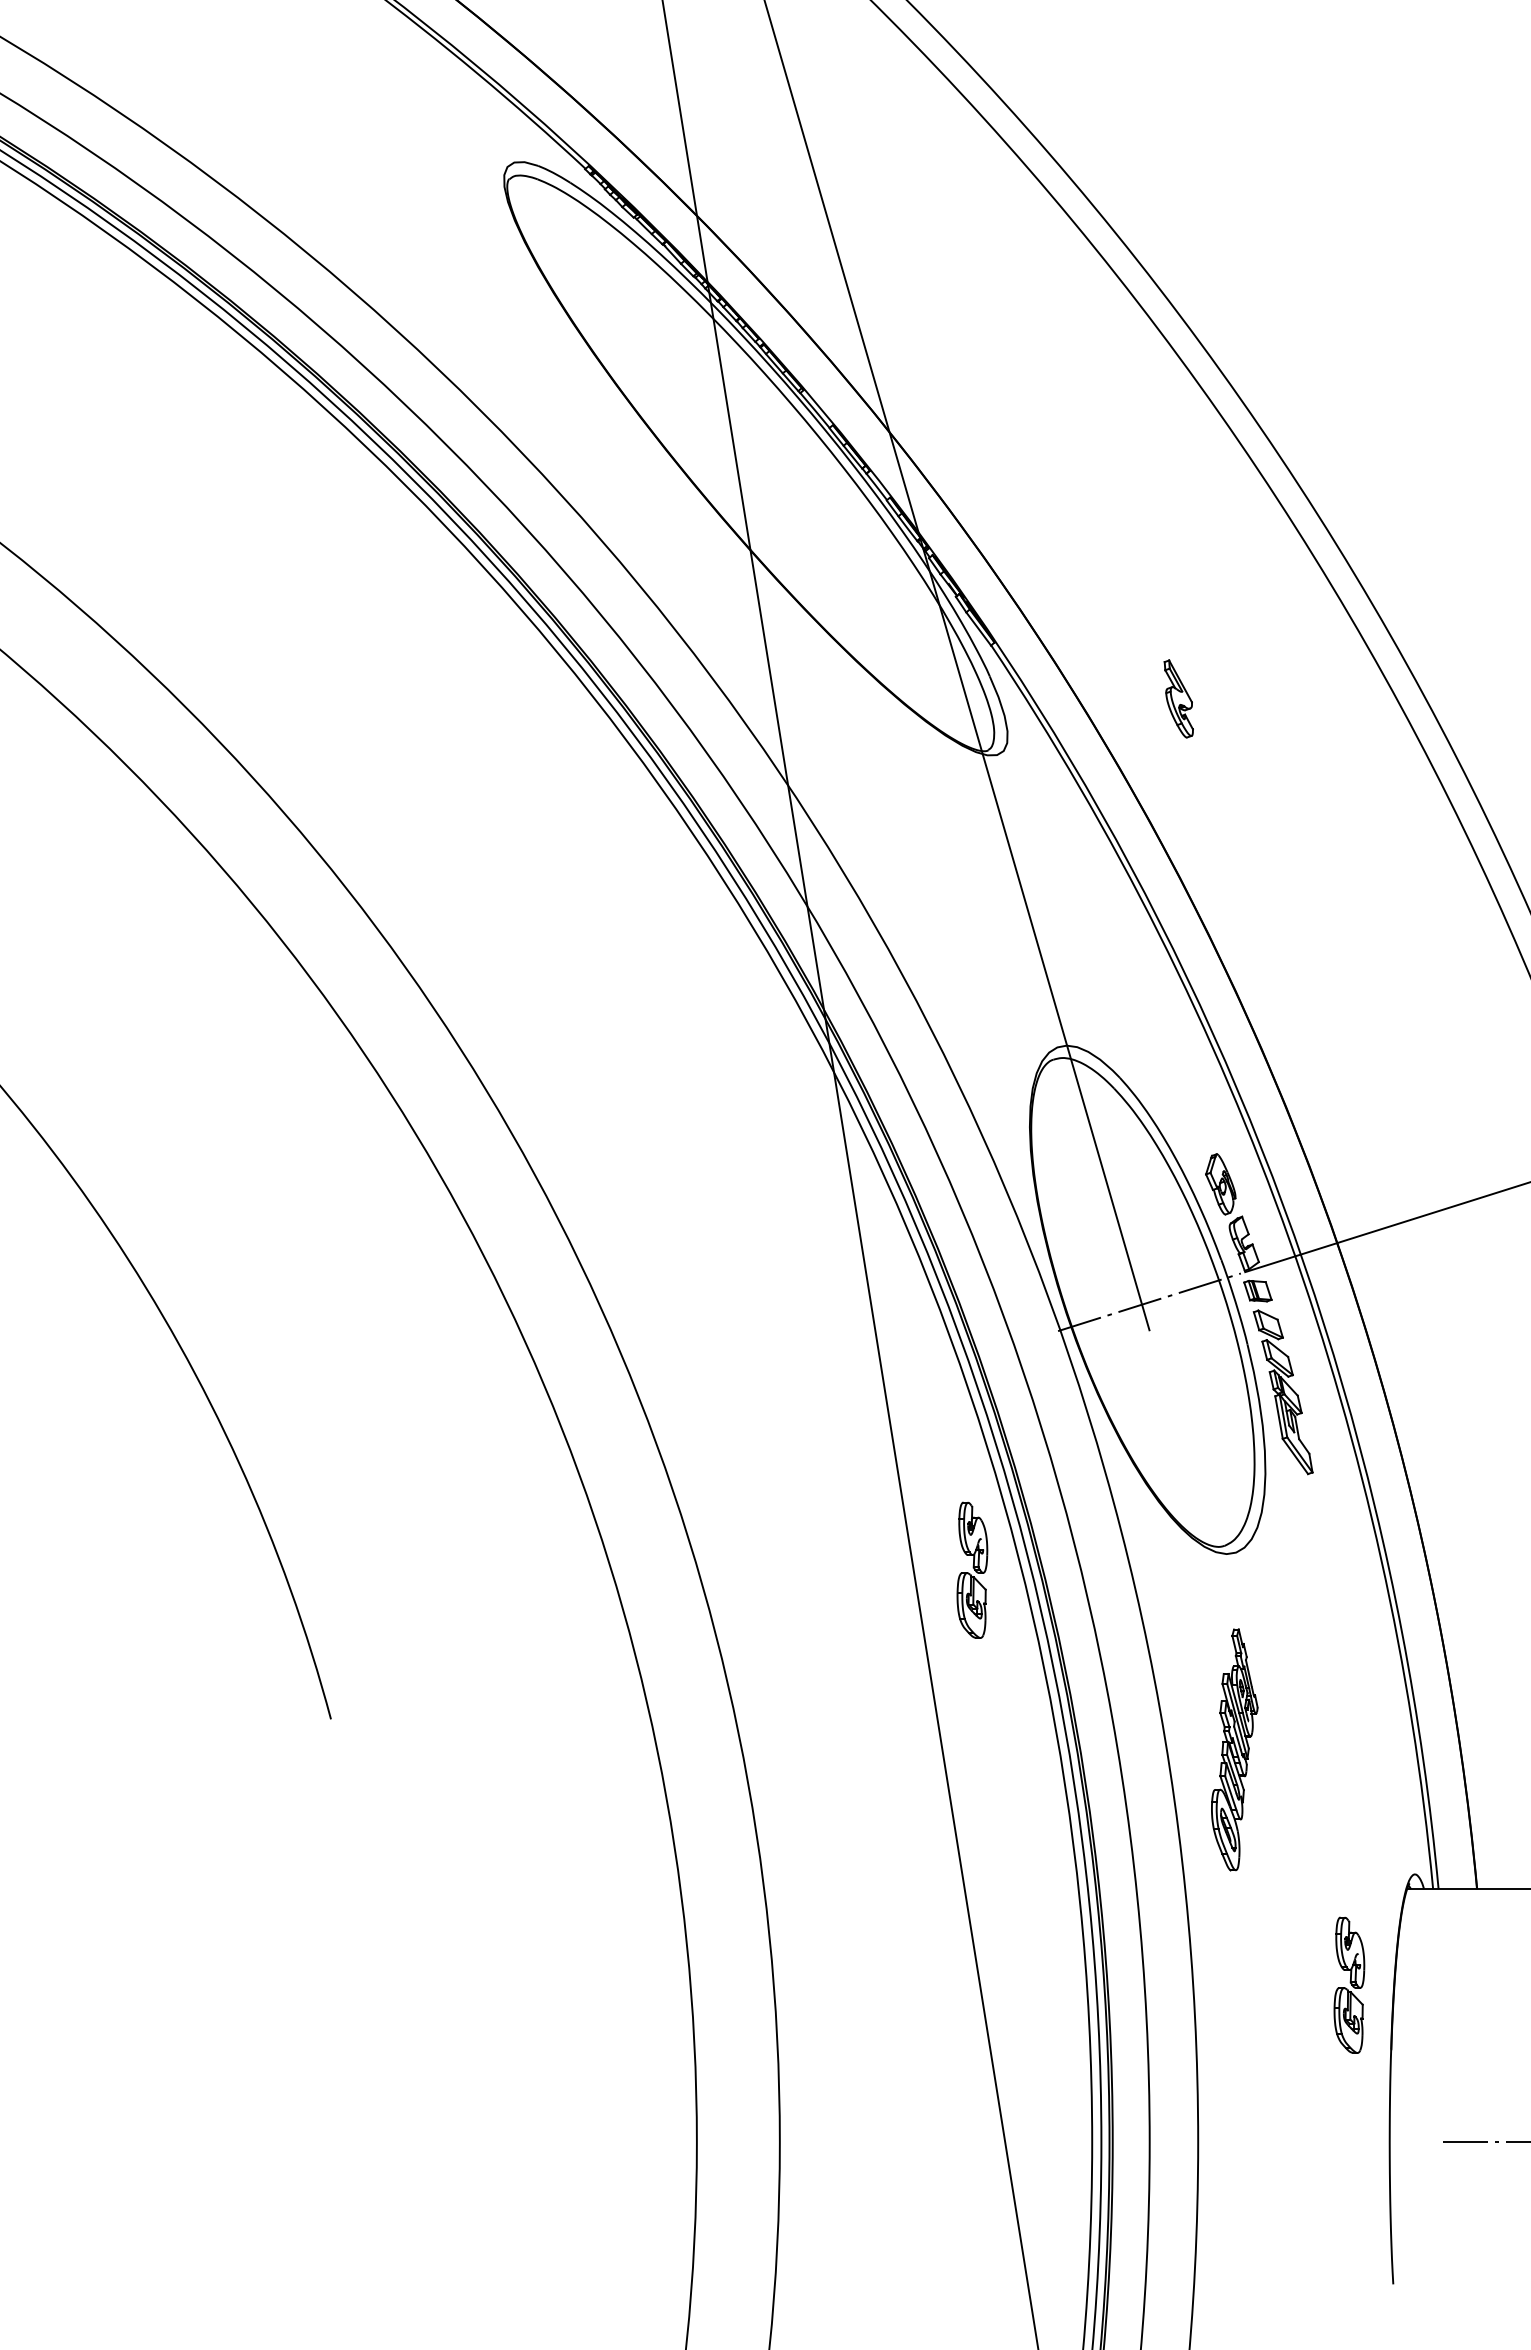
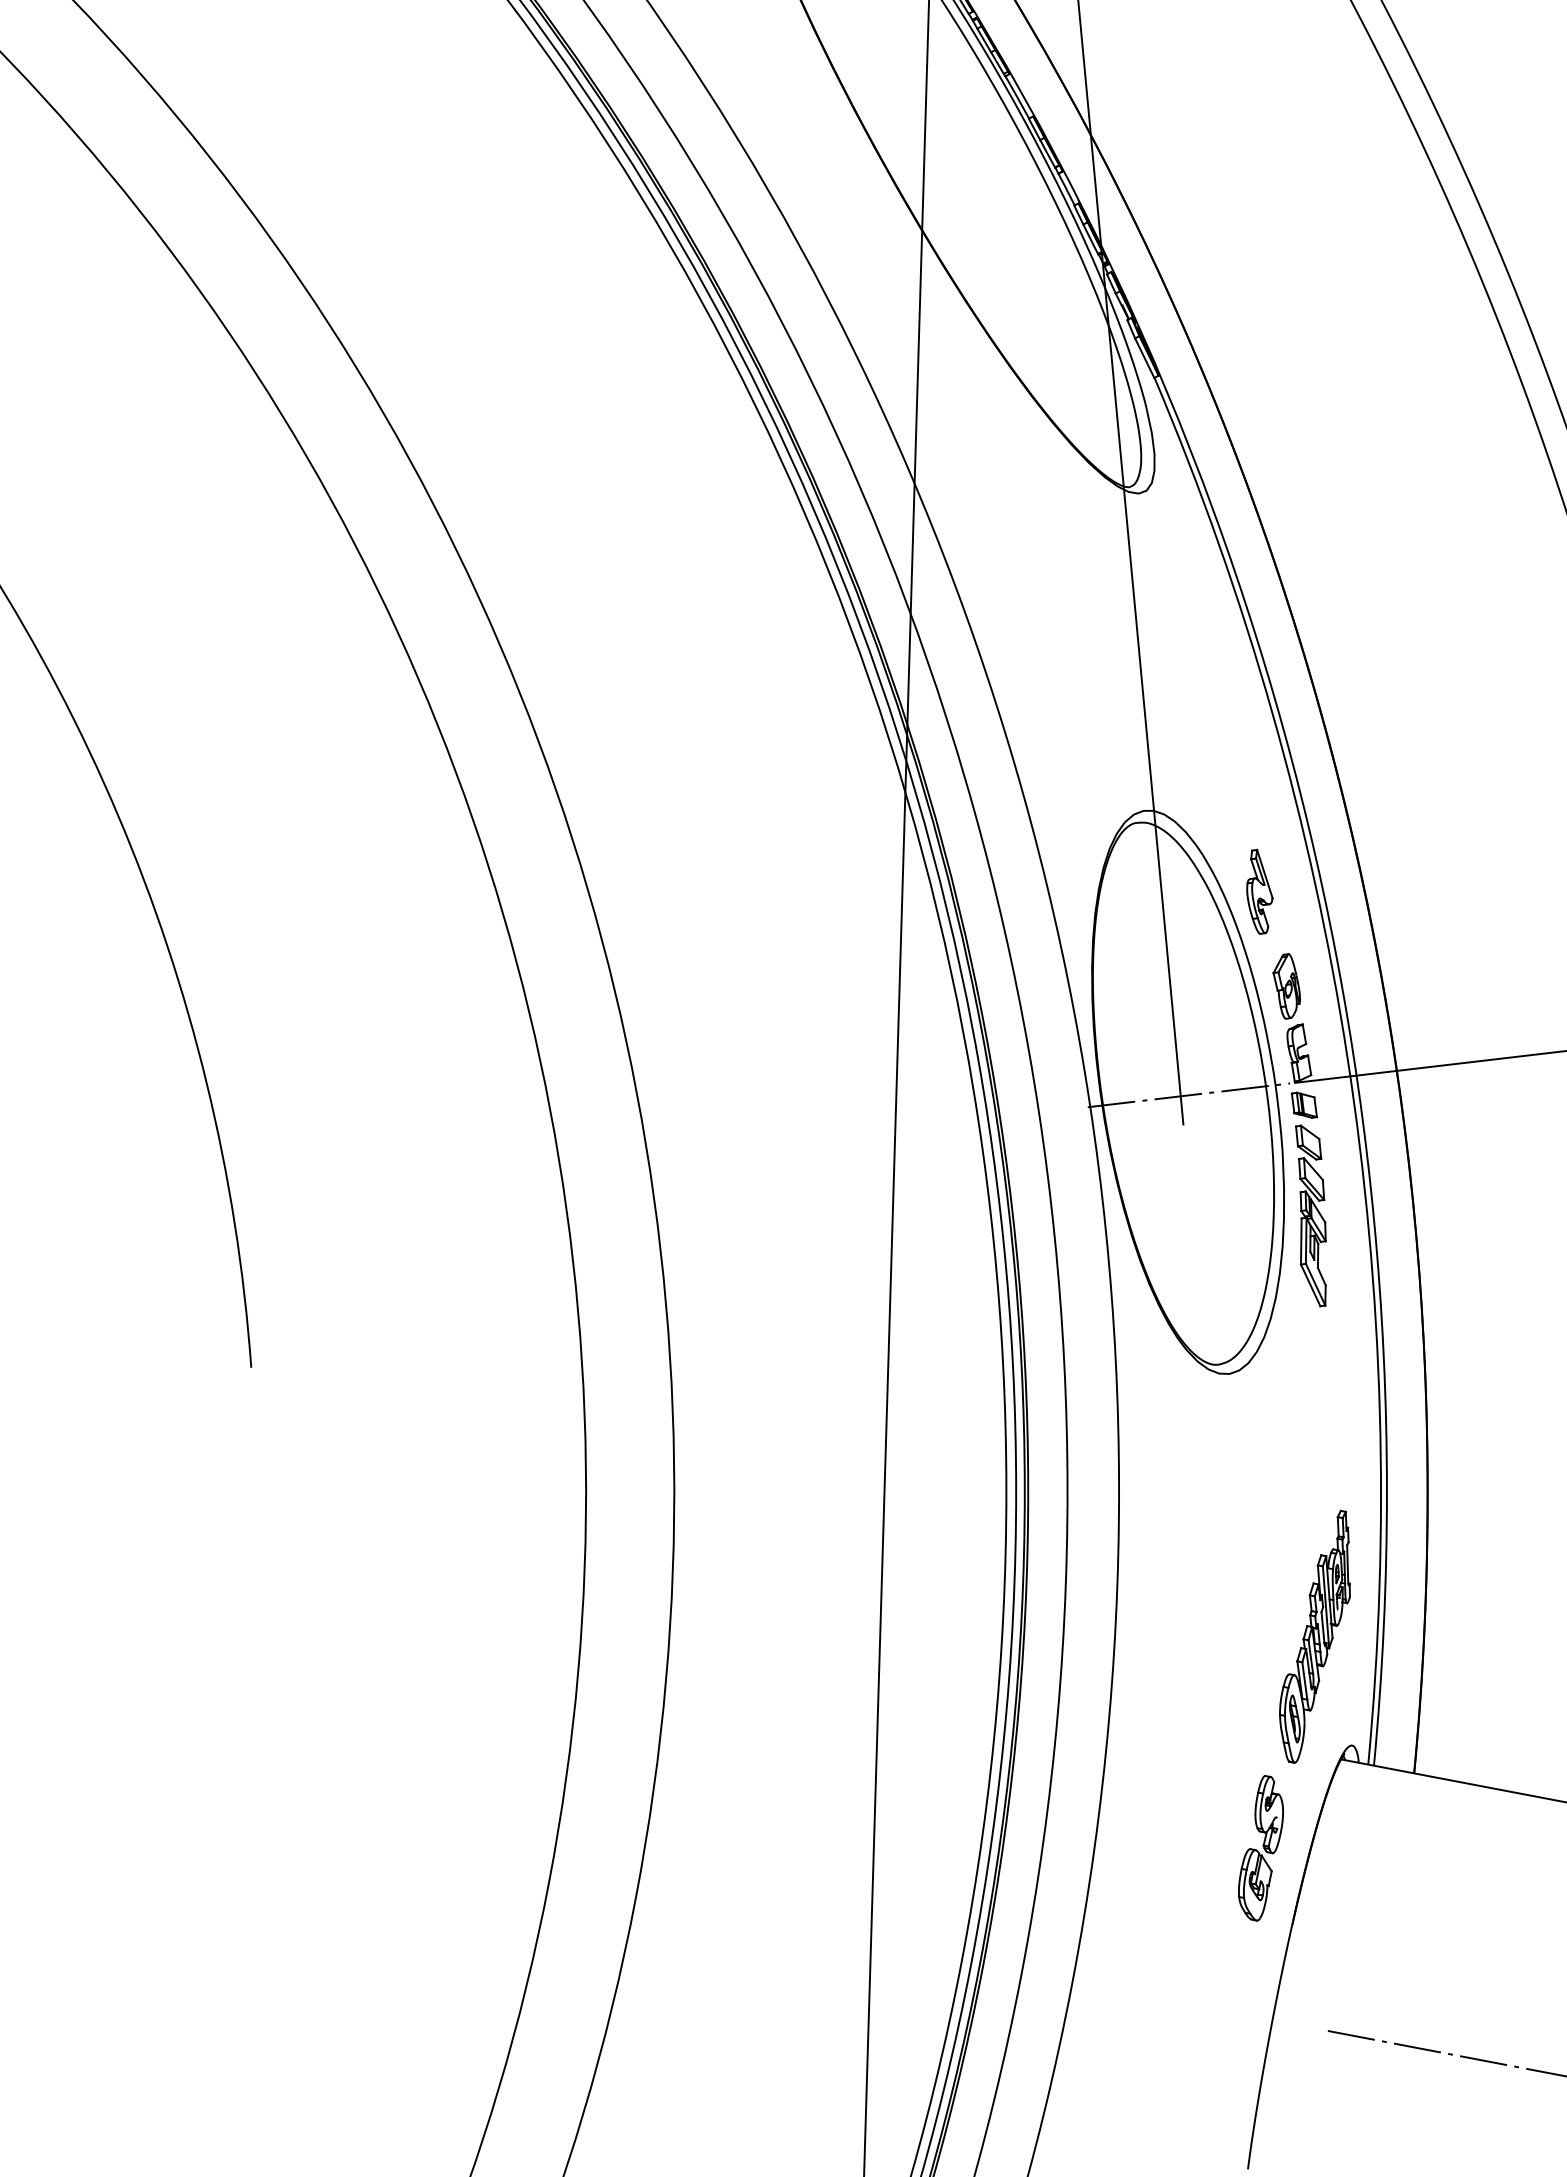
part: (1178, 698) -> (1259, 891), moved
part: (972, 1569) -> (950, 1339), removed
part: (1234, 1749) -> (1317, 1636), moved

